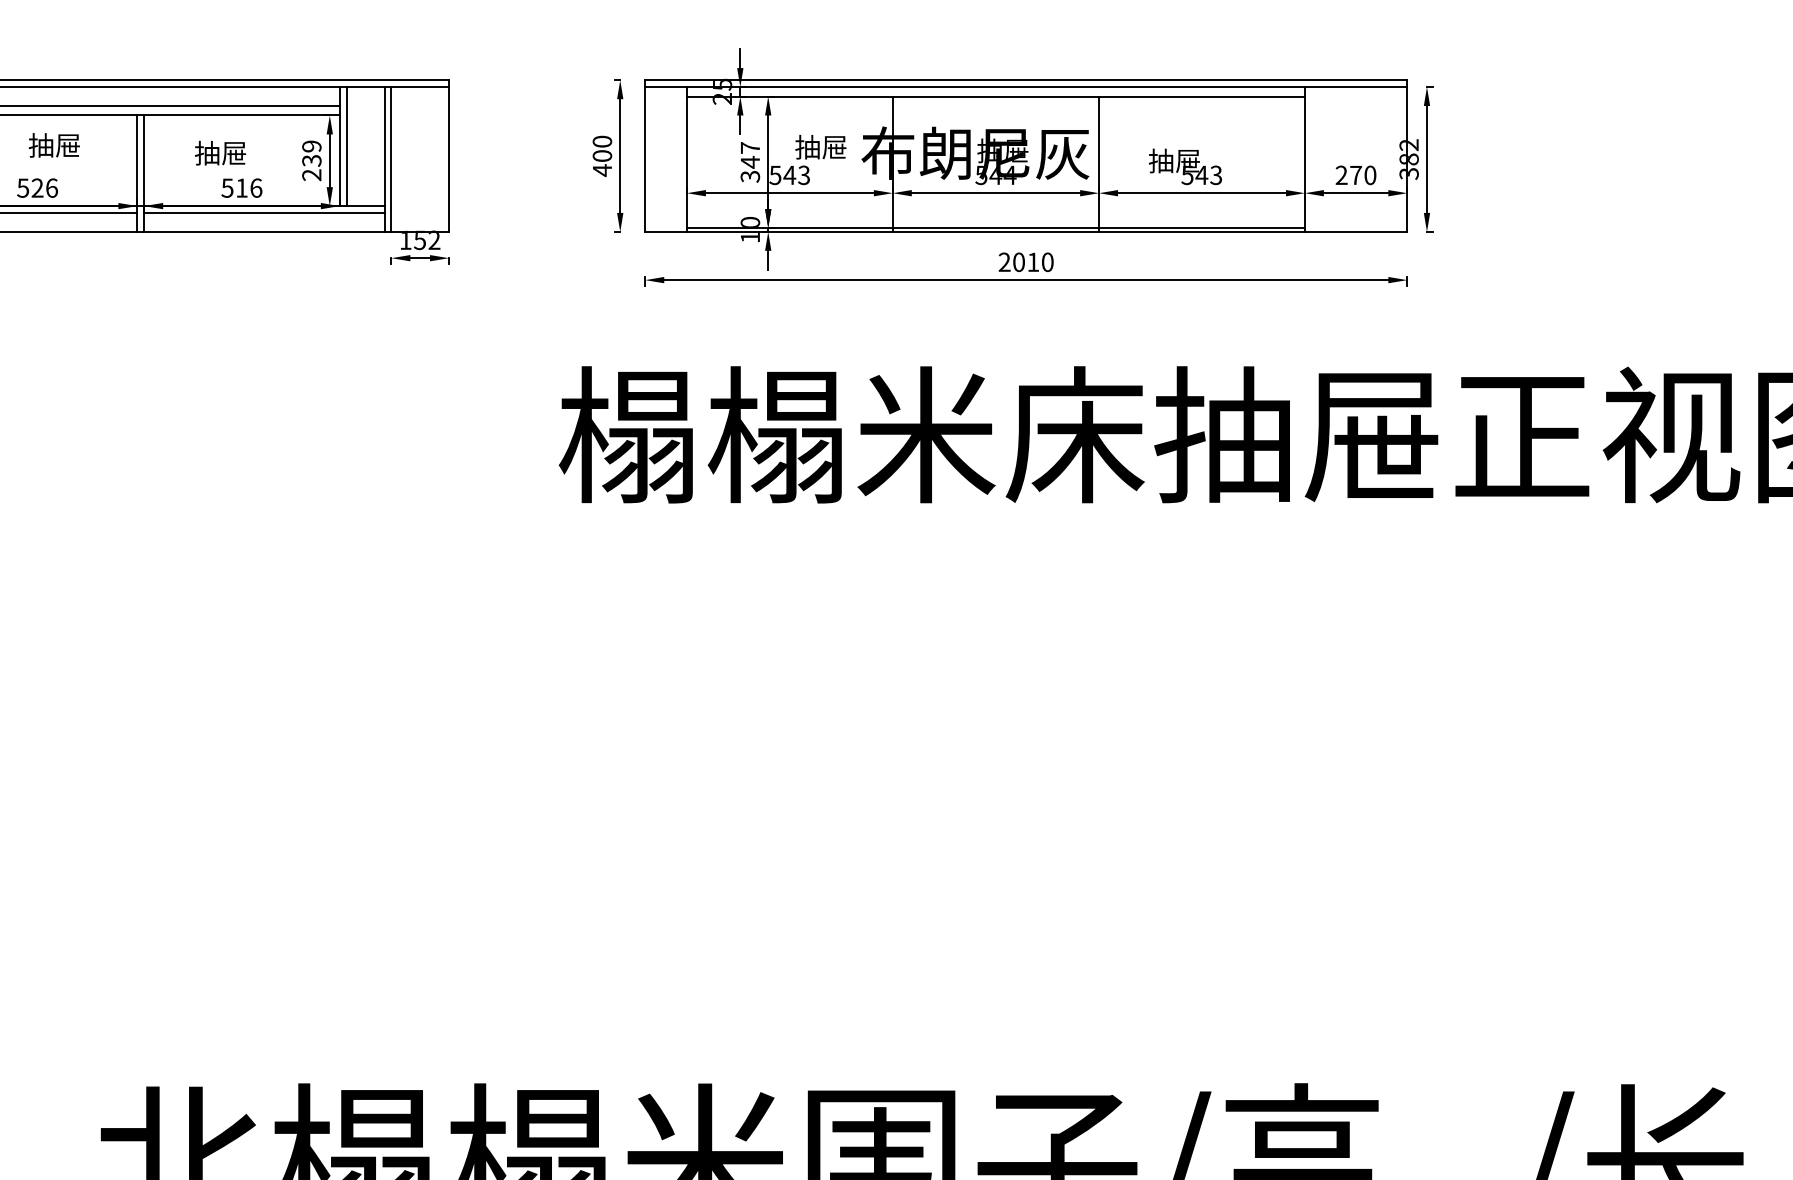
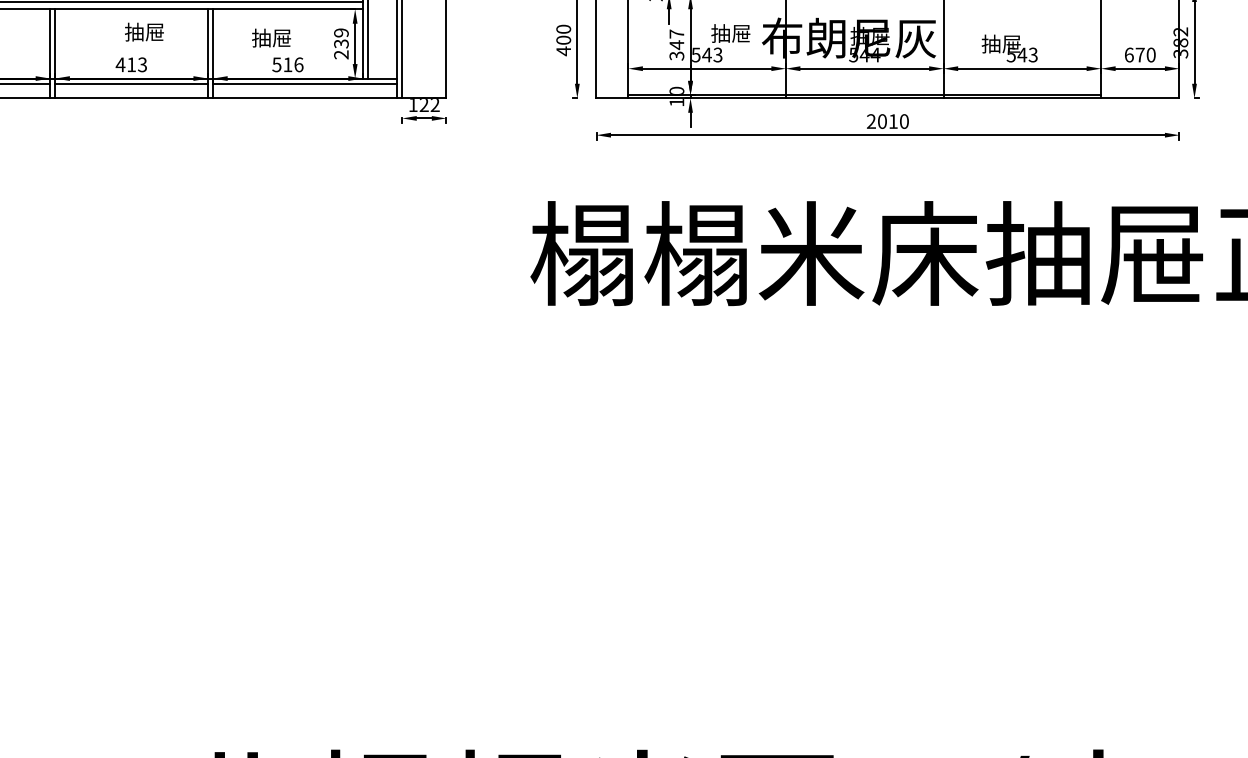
text: (1341, 175) -> (1129, 55), 270 -> 670
text: (36, 187) -> (130, 64), 526 -> 413
text: (420, 240) -> (424, 104), 152 -> 122

